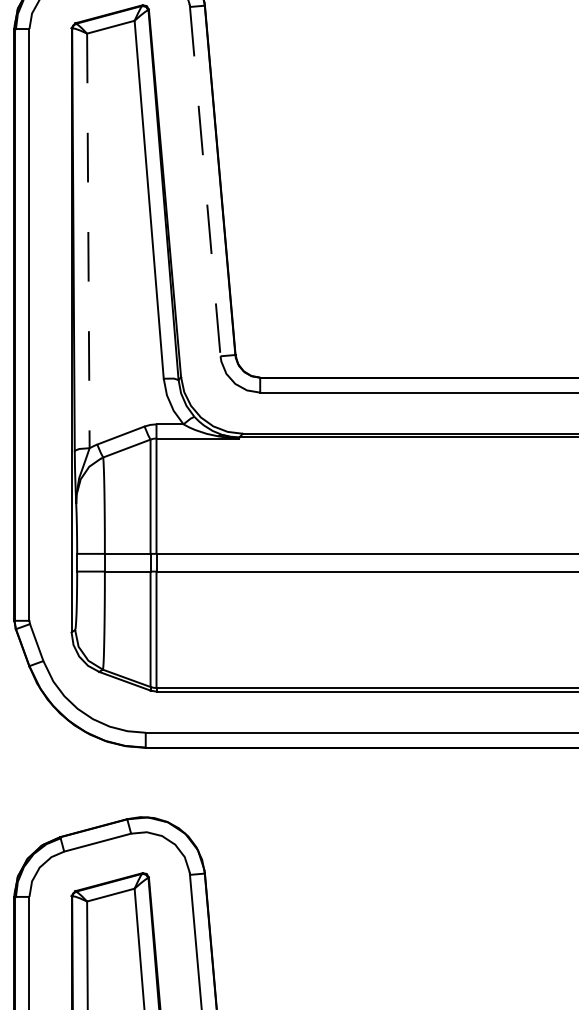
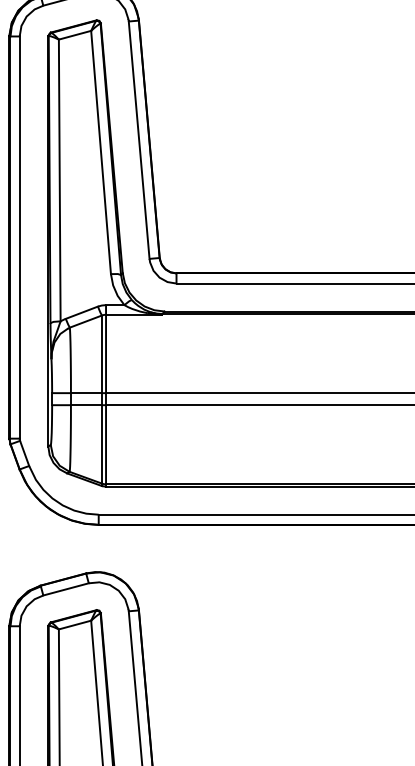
line: (205, 182) -> (139, 140), dashed -> solid
line: (88, 240) -> (59, 180), dashed -> solid

